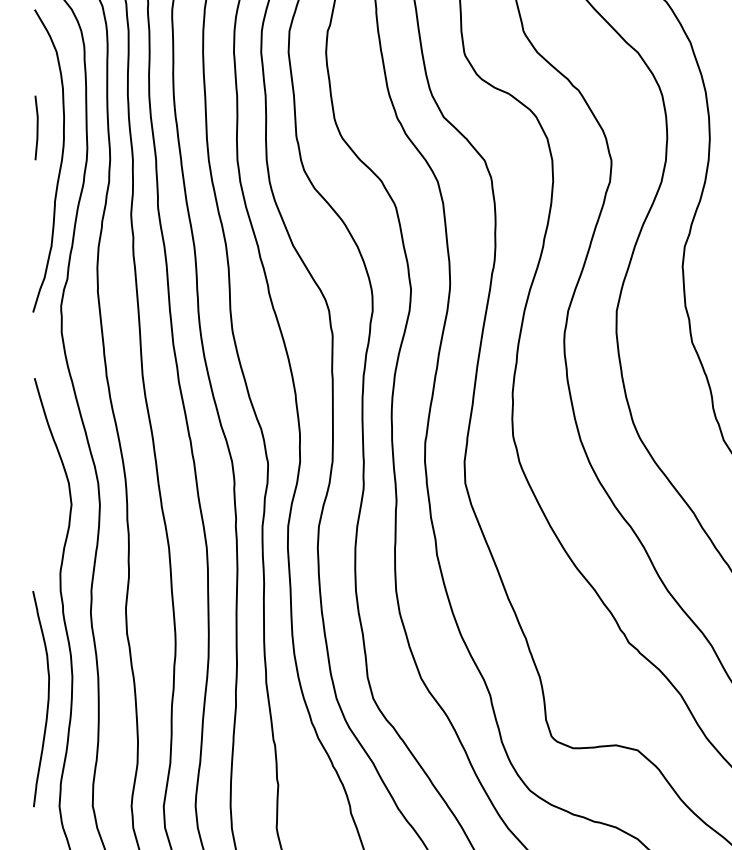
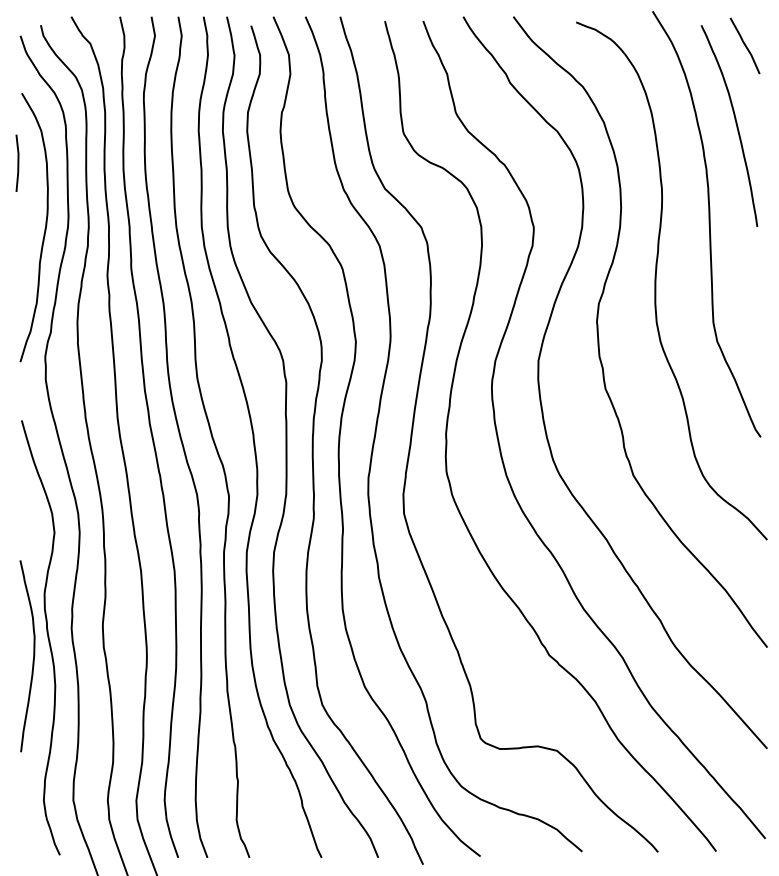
line: (36, 127) -> (17, 162), moved
curve: (47, 699) -> (33, 656), moved

